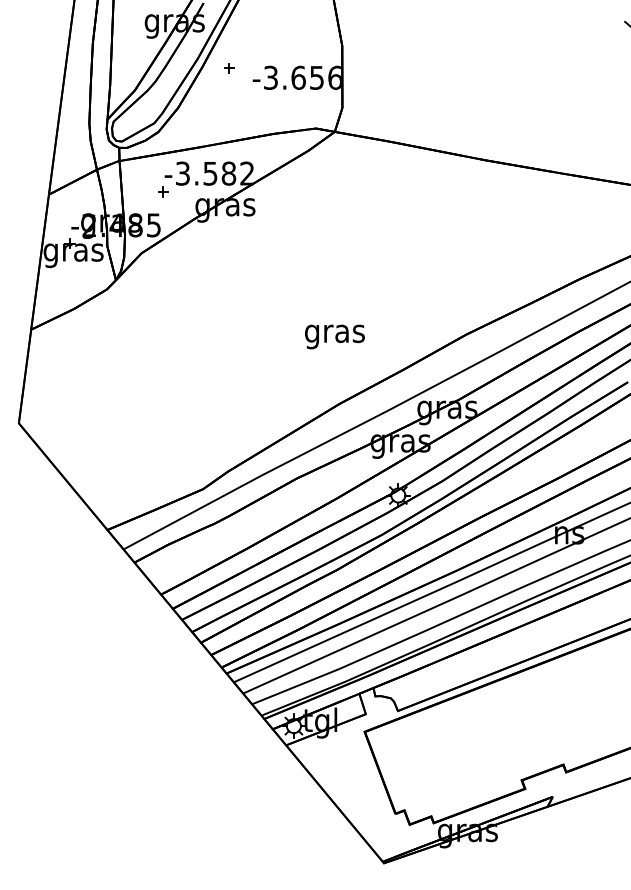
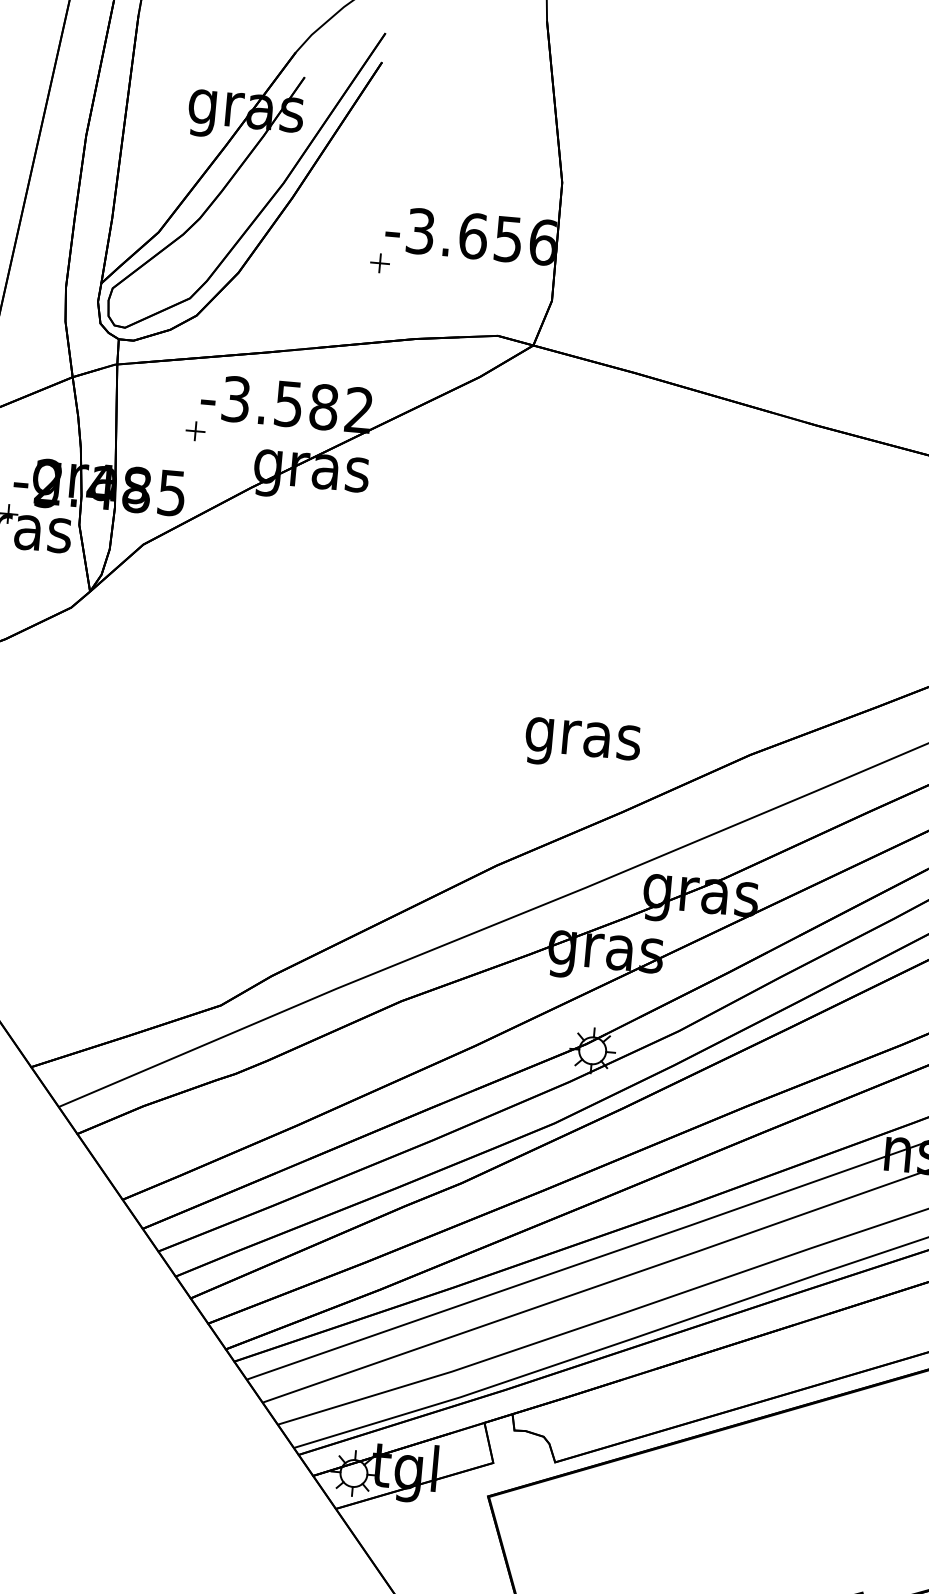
part: (229, 68) -> (380, 263), moved
text: (334, 336) -> (581, 743), moved

